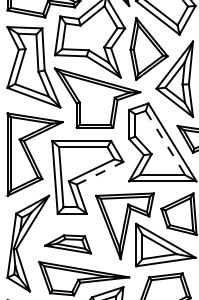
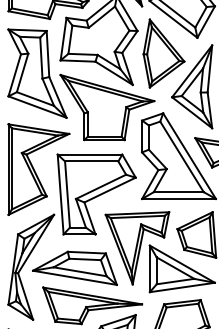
line: (165, 143) -> (182, 157), dashed -> solid
line: (100, 172) -> (110, 189), dashed -> solid
part: (67, 243) -> (74, 267), size x1.67

